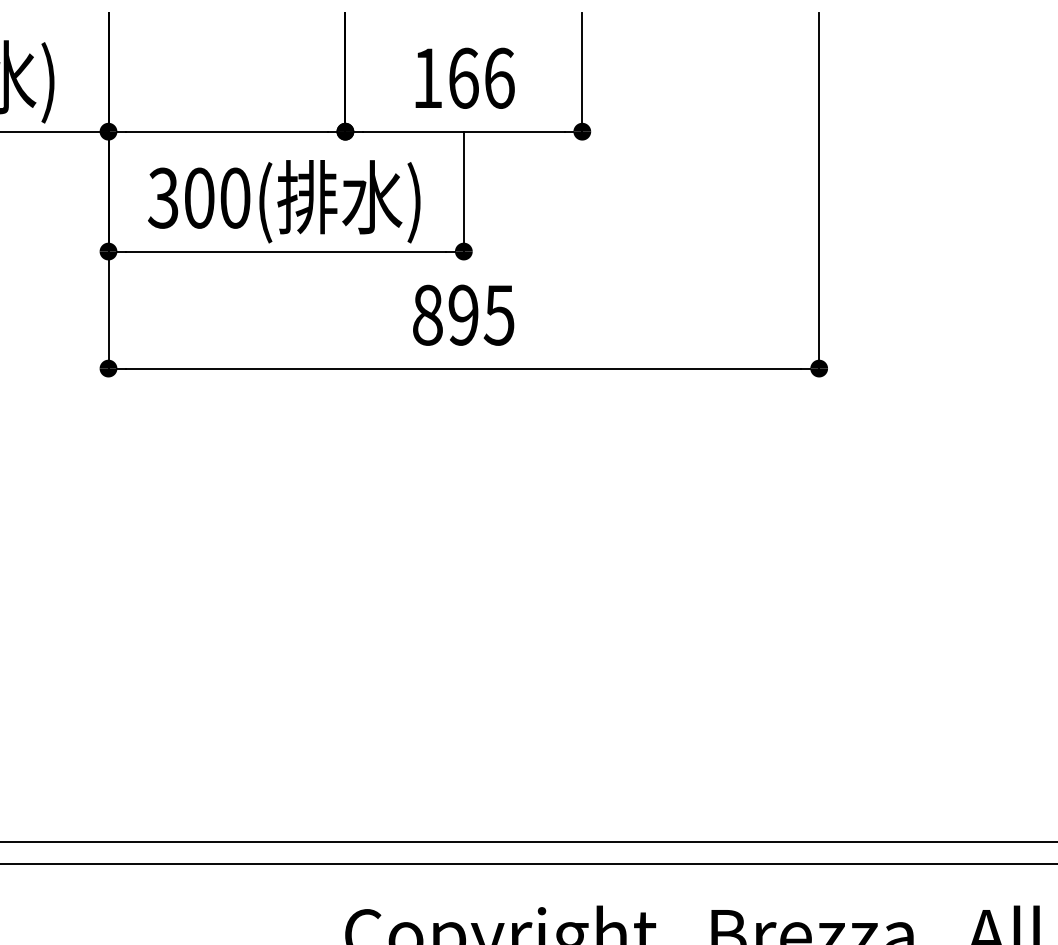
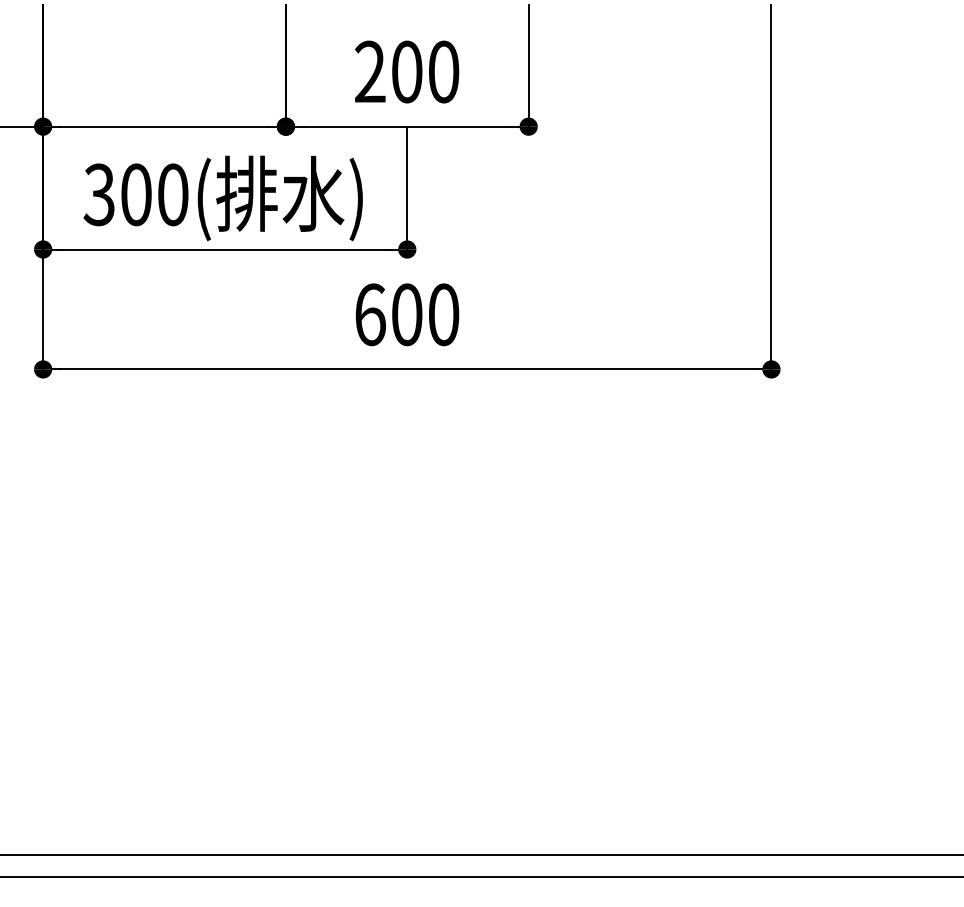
text: (463, 77) -> (406, 71), 166 -> 200
text: (463, 314) -> (406, 314), 895 -> 600

